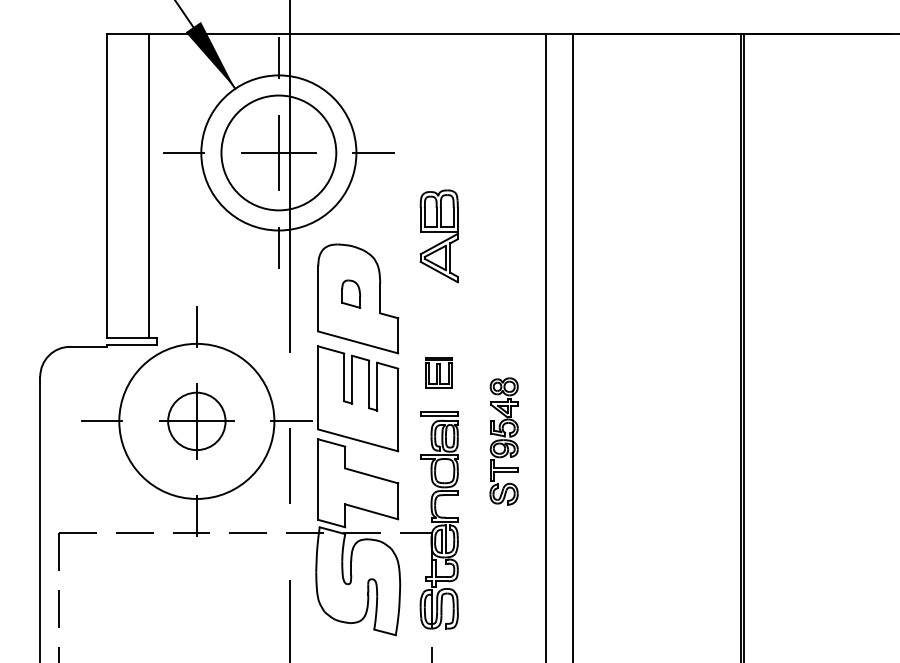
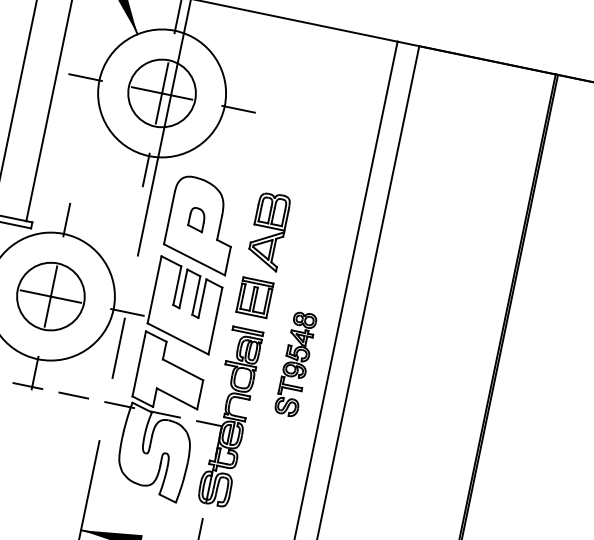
circle: (278, 152) -> (161, 93), size x0.71
part: (438, 236) -> (268, 231), moved
part: (439, 372) -> (255, 297), size x1.43
circle: (196, 421) -> (50, 296), size x1.43

